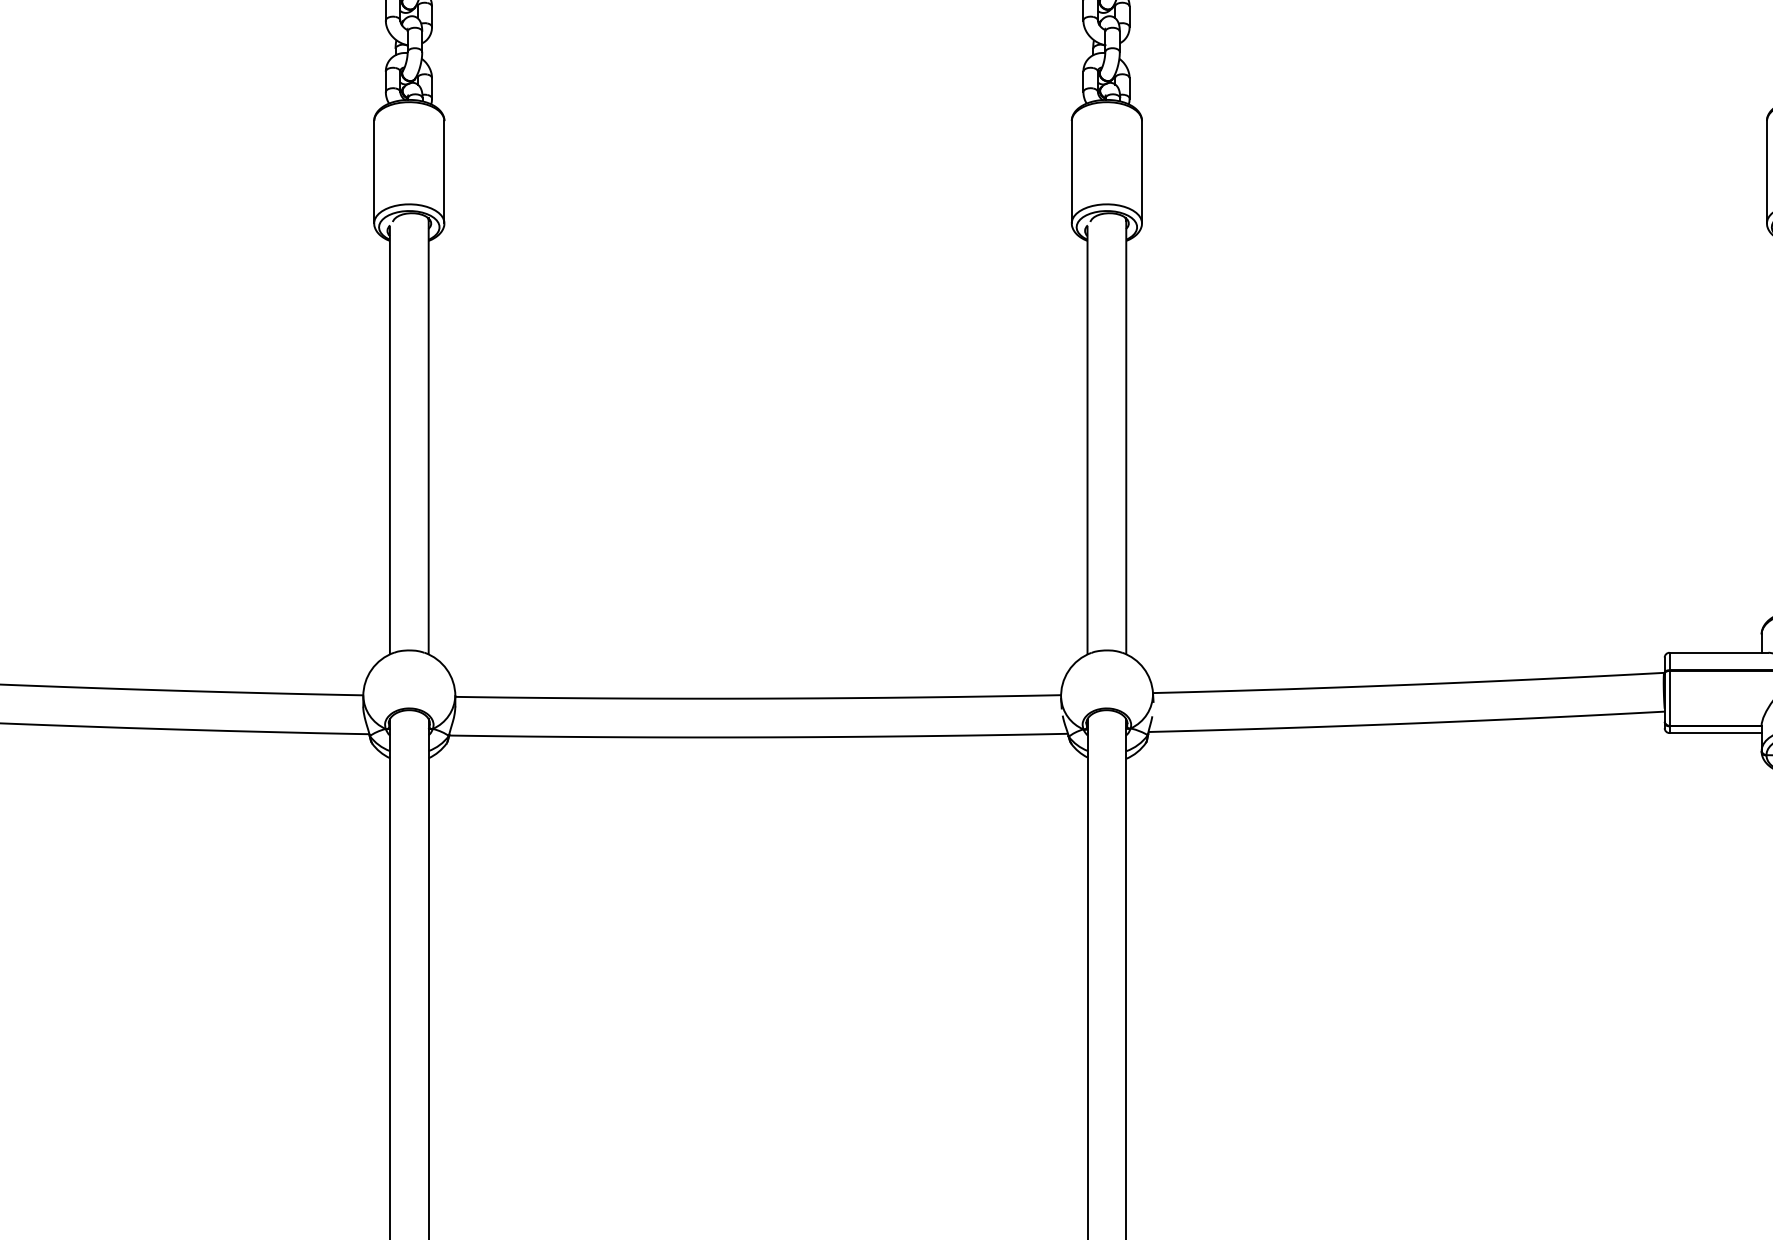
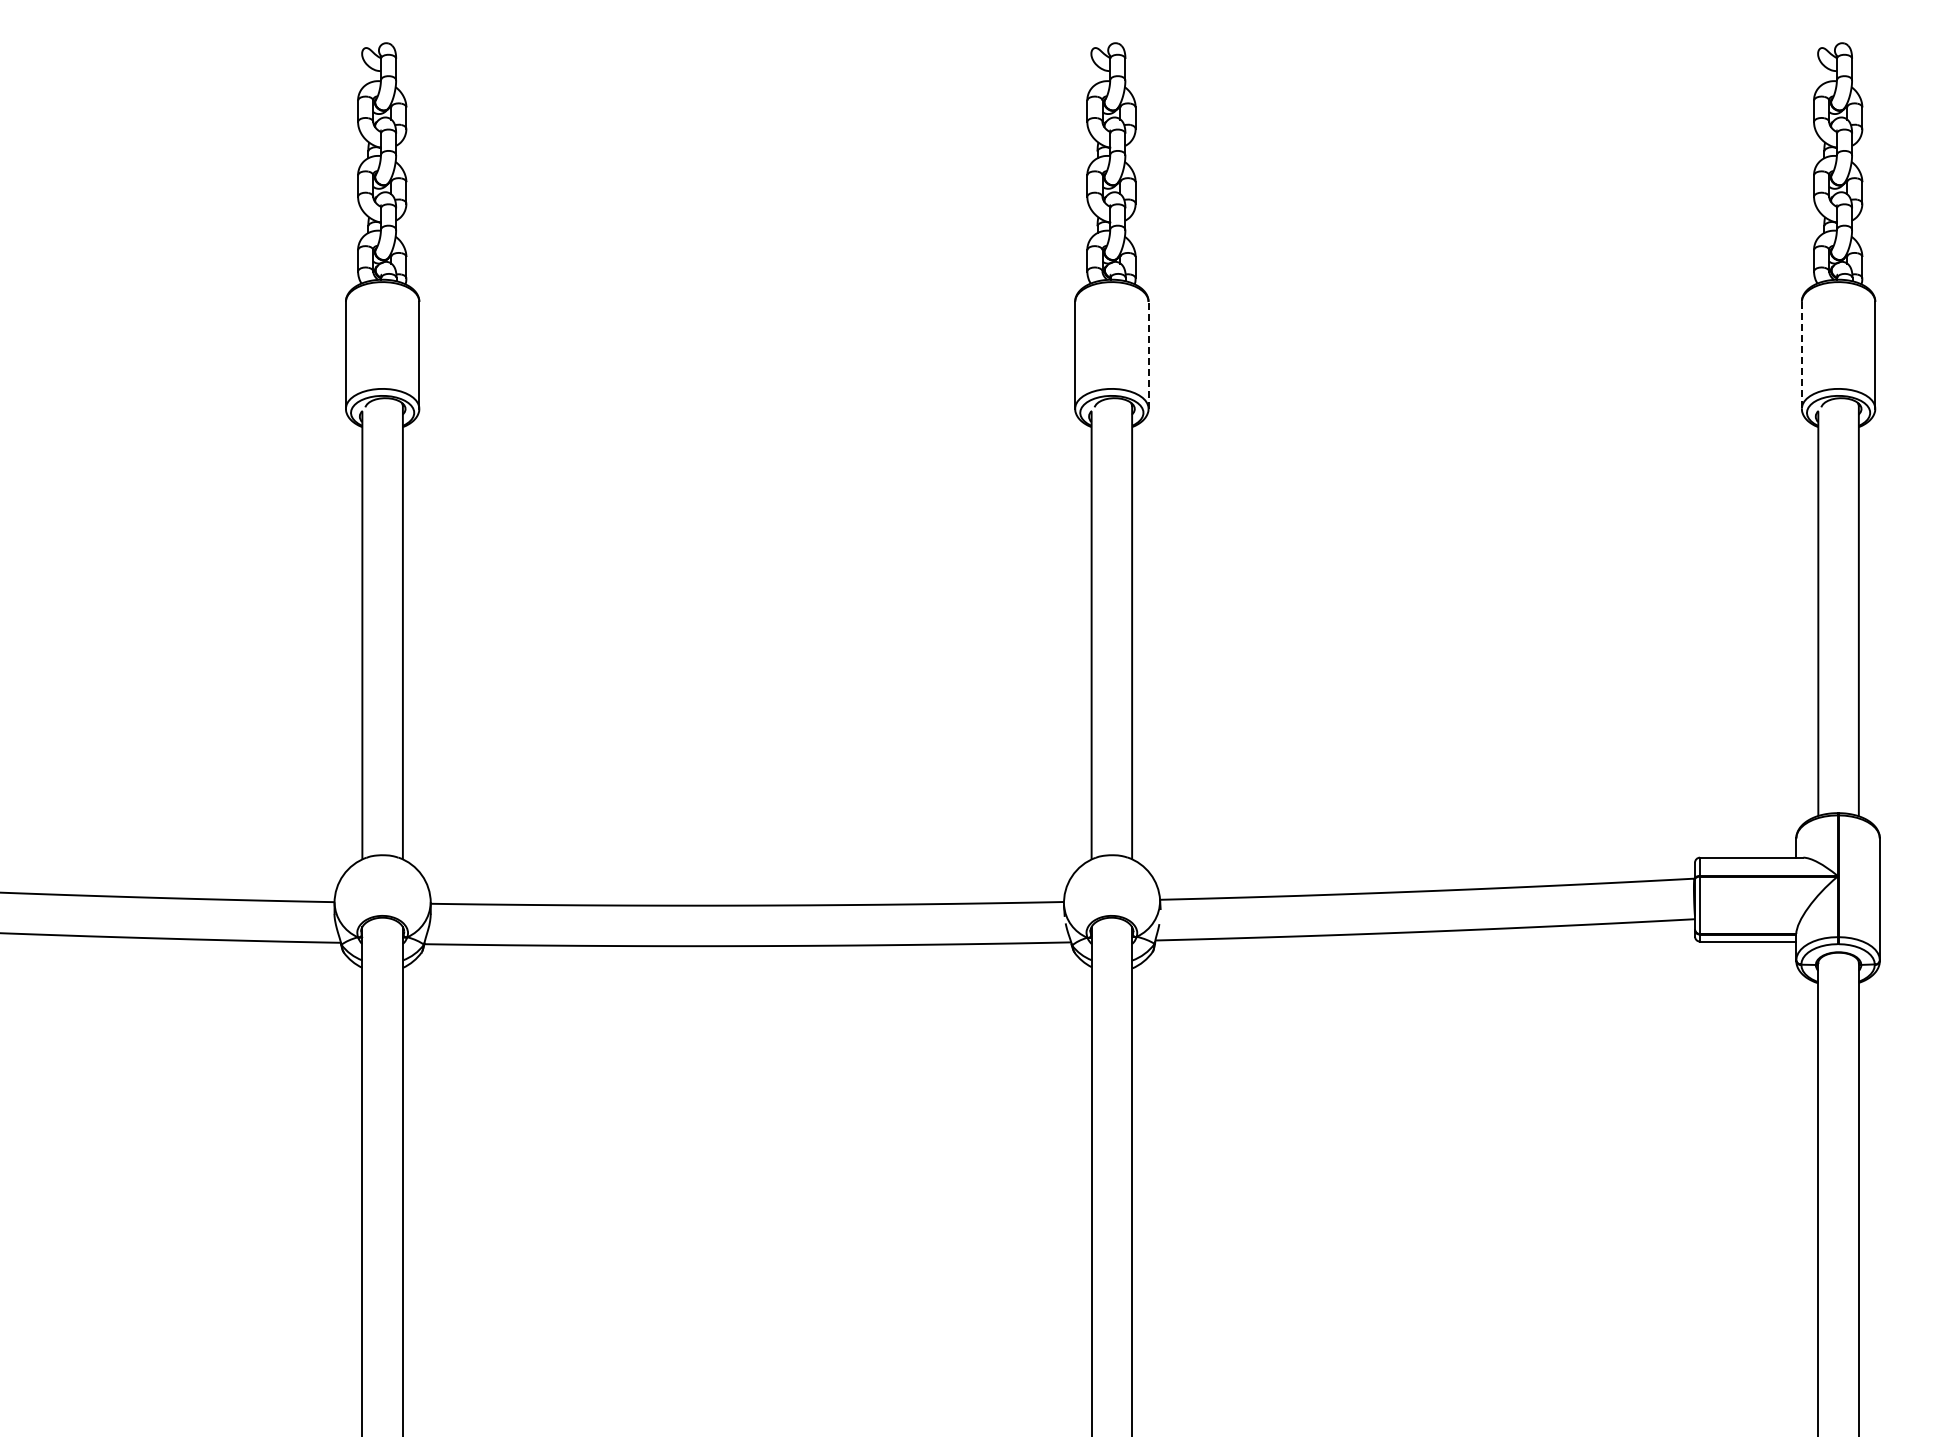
line: (1141, 171) -> (1148, 354), solid -> dashed
line: (1766, 172) -> (1801, 355), solid -> dashed

